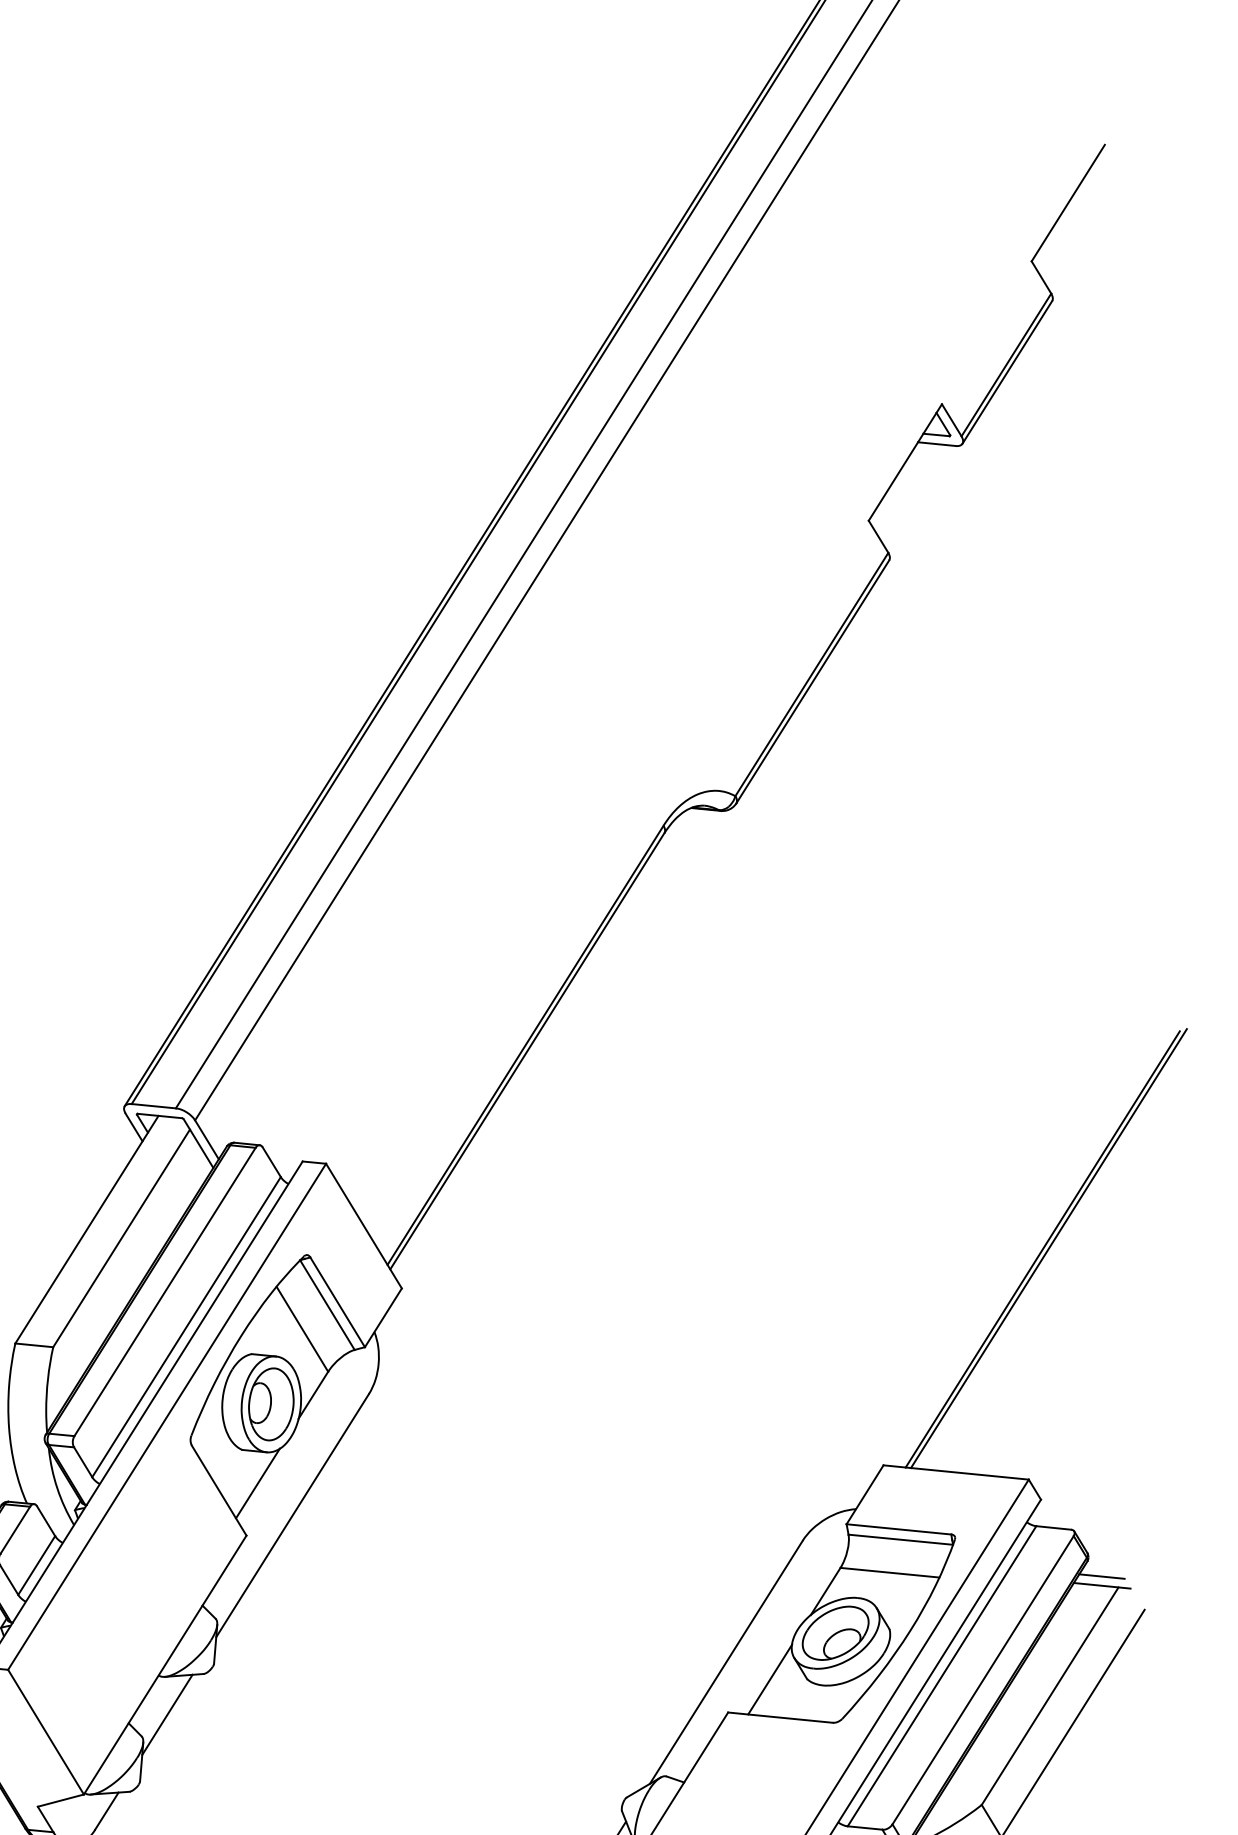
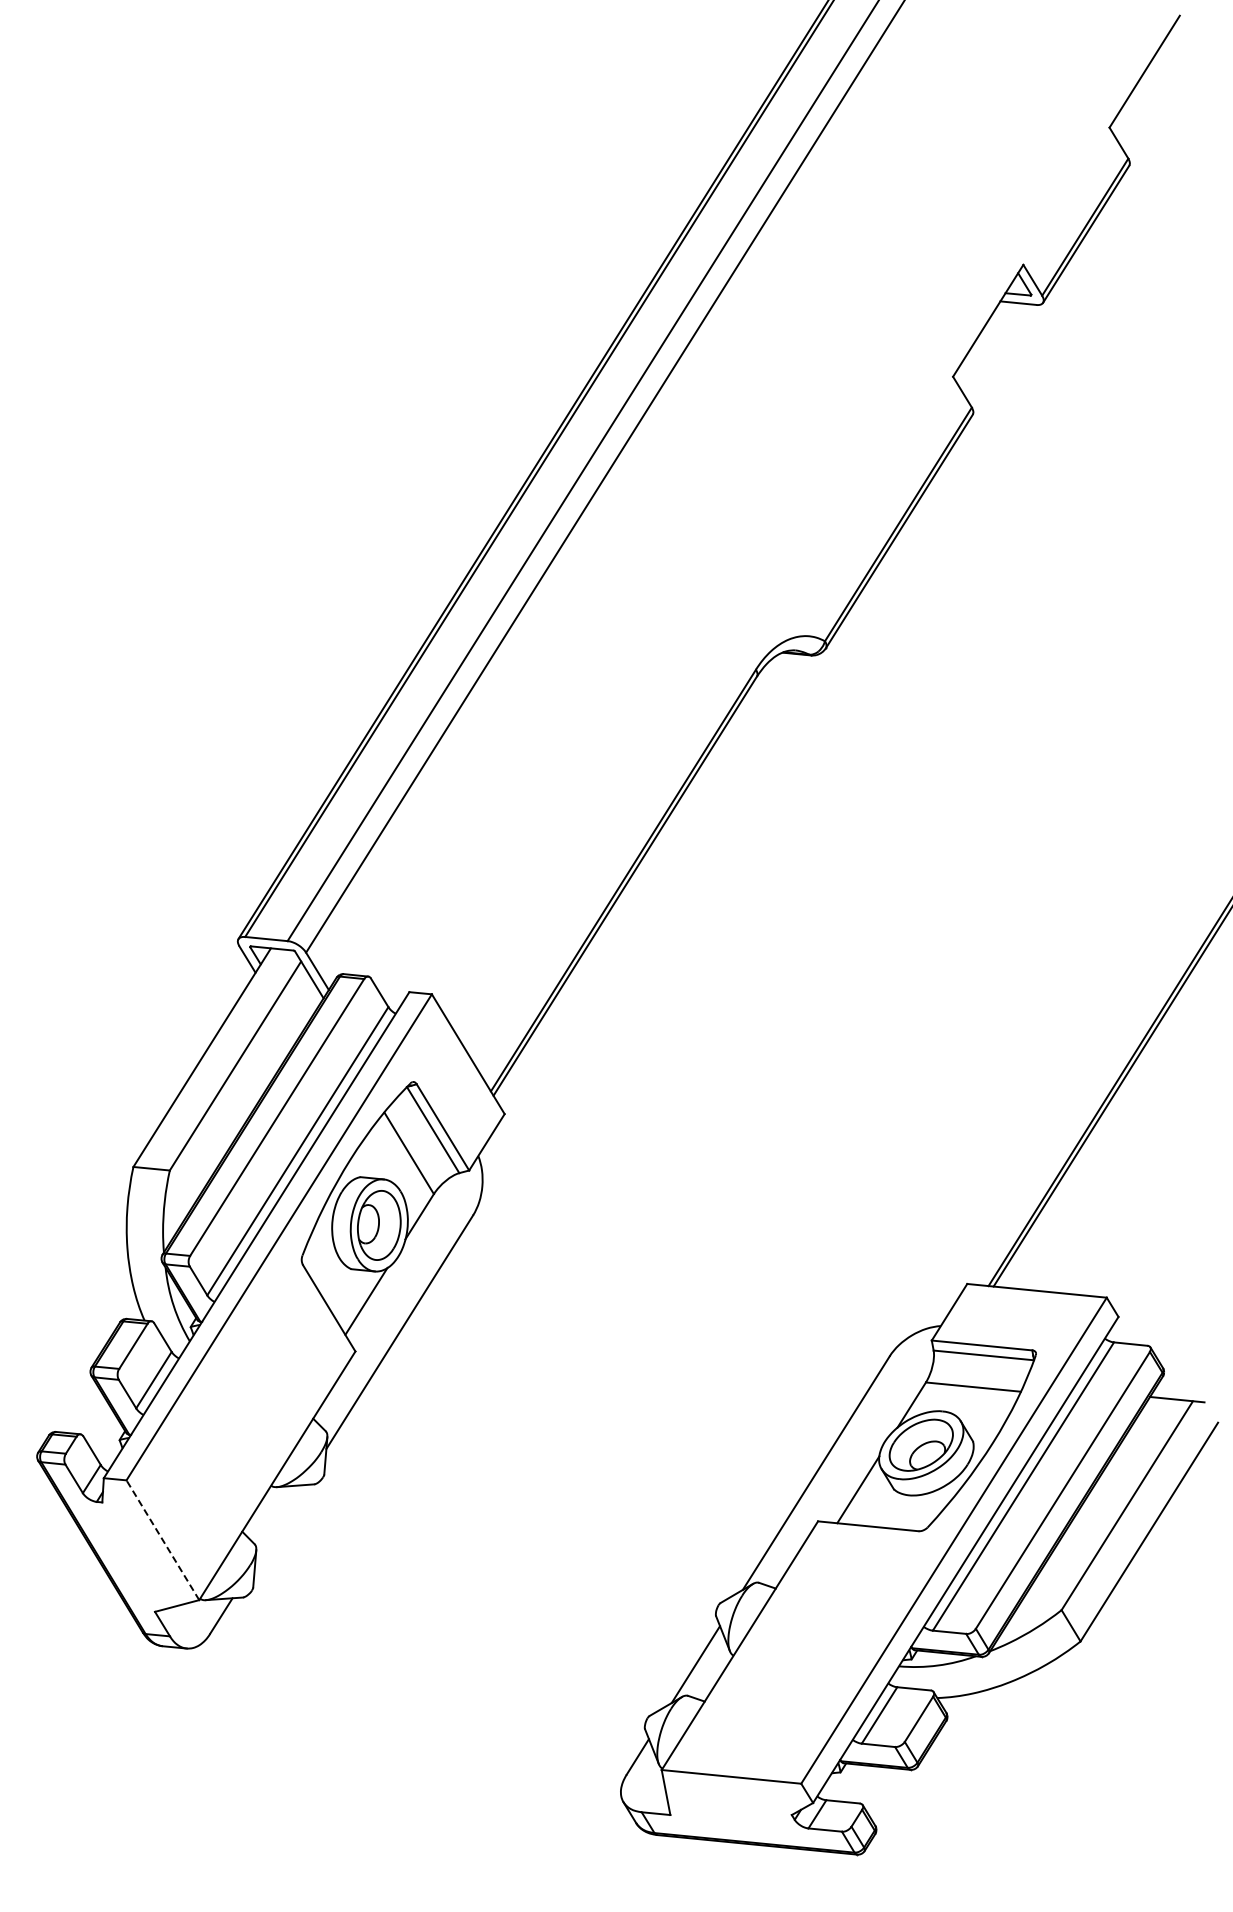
line: (1101, 1576) -> (1176, 1390), removed
line: (167, 1714) -> (279, 1523), removed
line: (45, 1731) -> (162, 1539), solid -> dashed

